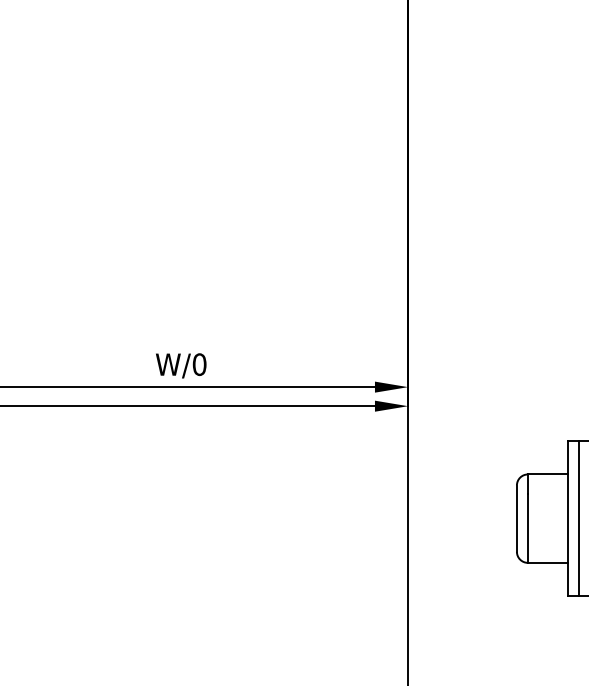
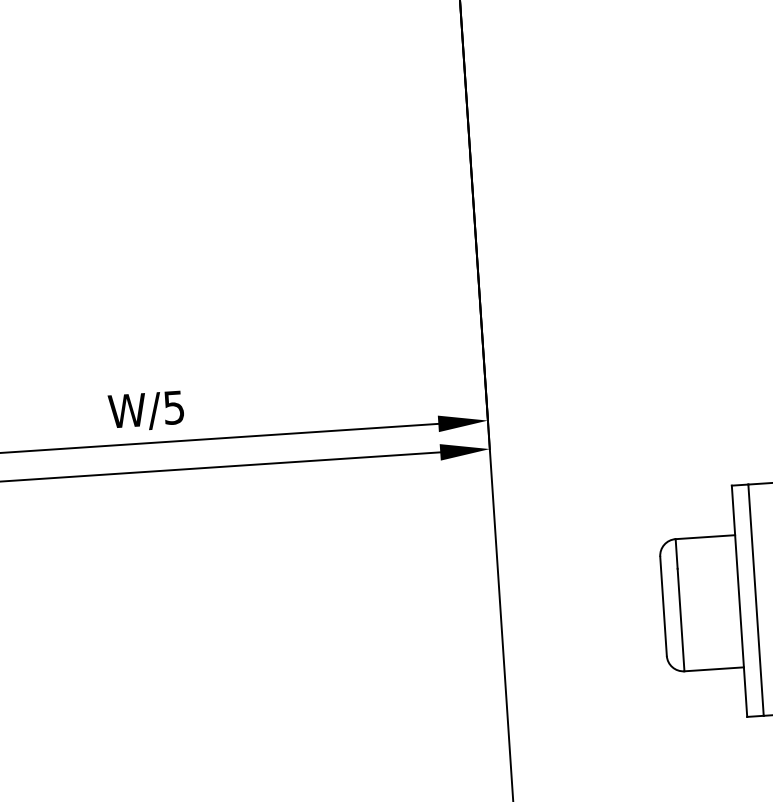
text: (199, 364) -> (173, 407), W/0 -> W/5

